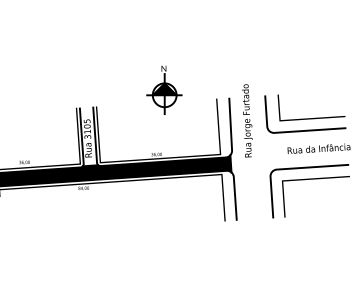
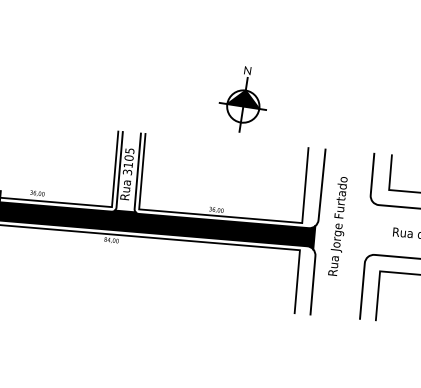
part: (164, 89) -> (244, 98), moved
text: (247, 120) -> (338, 225), moved

